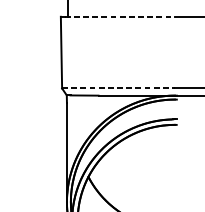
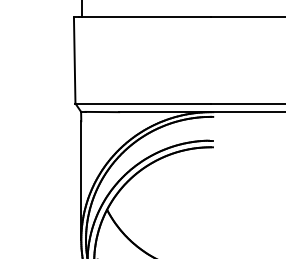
line: (120, 16) -> (145, 17), dashed -> solid
line: (118, 88) -> (143, 103), dashed -> solid

